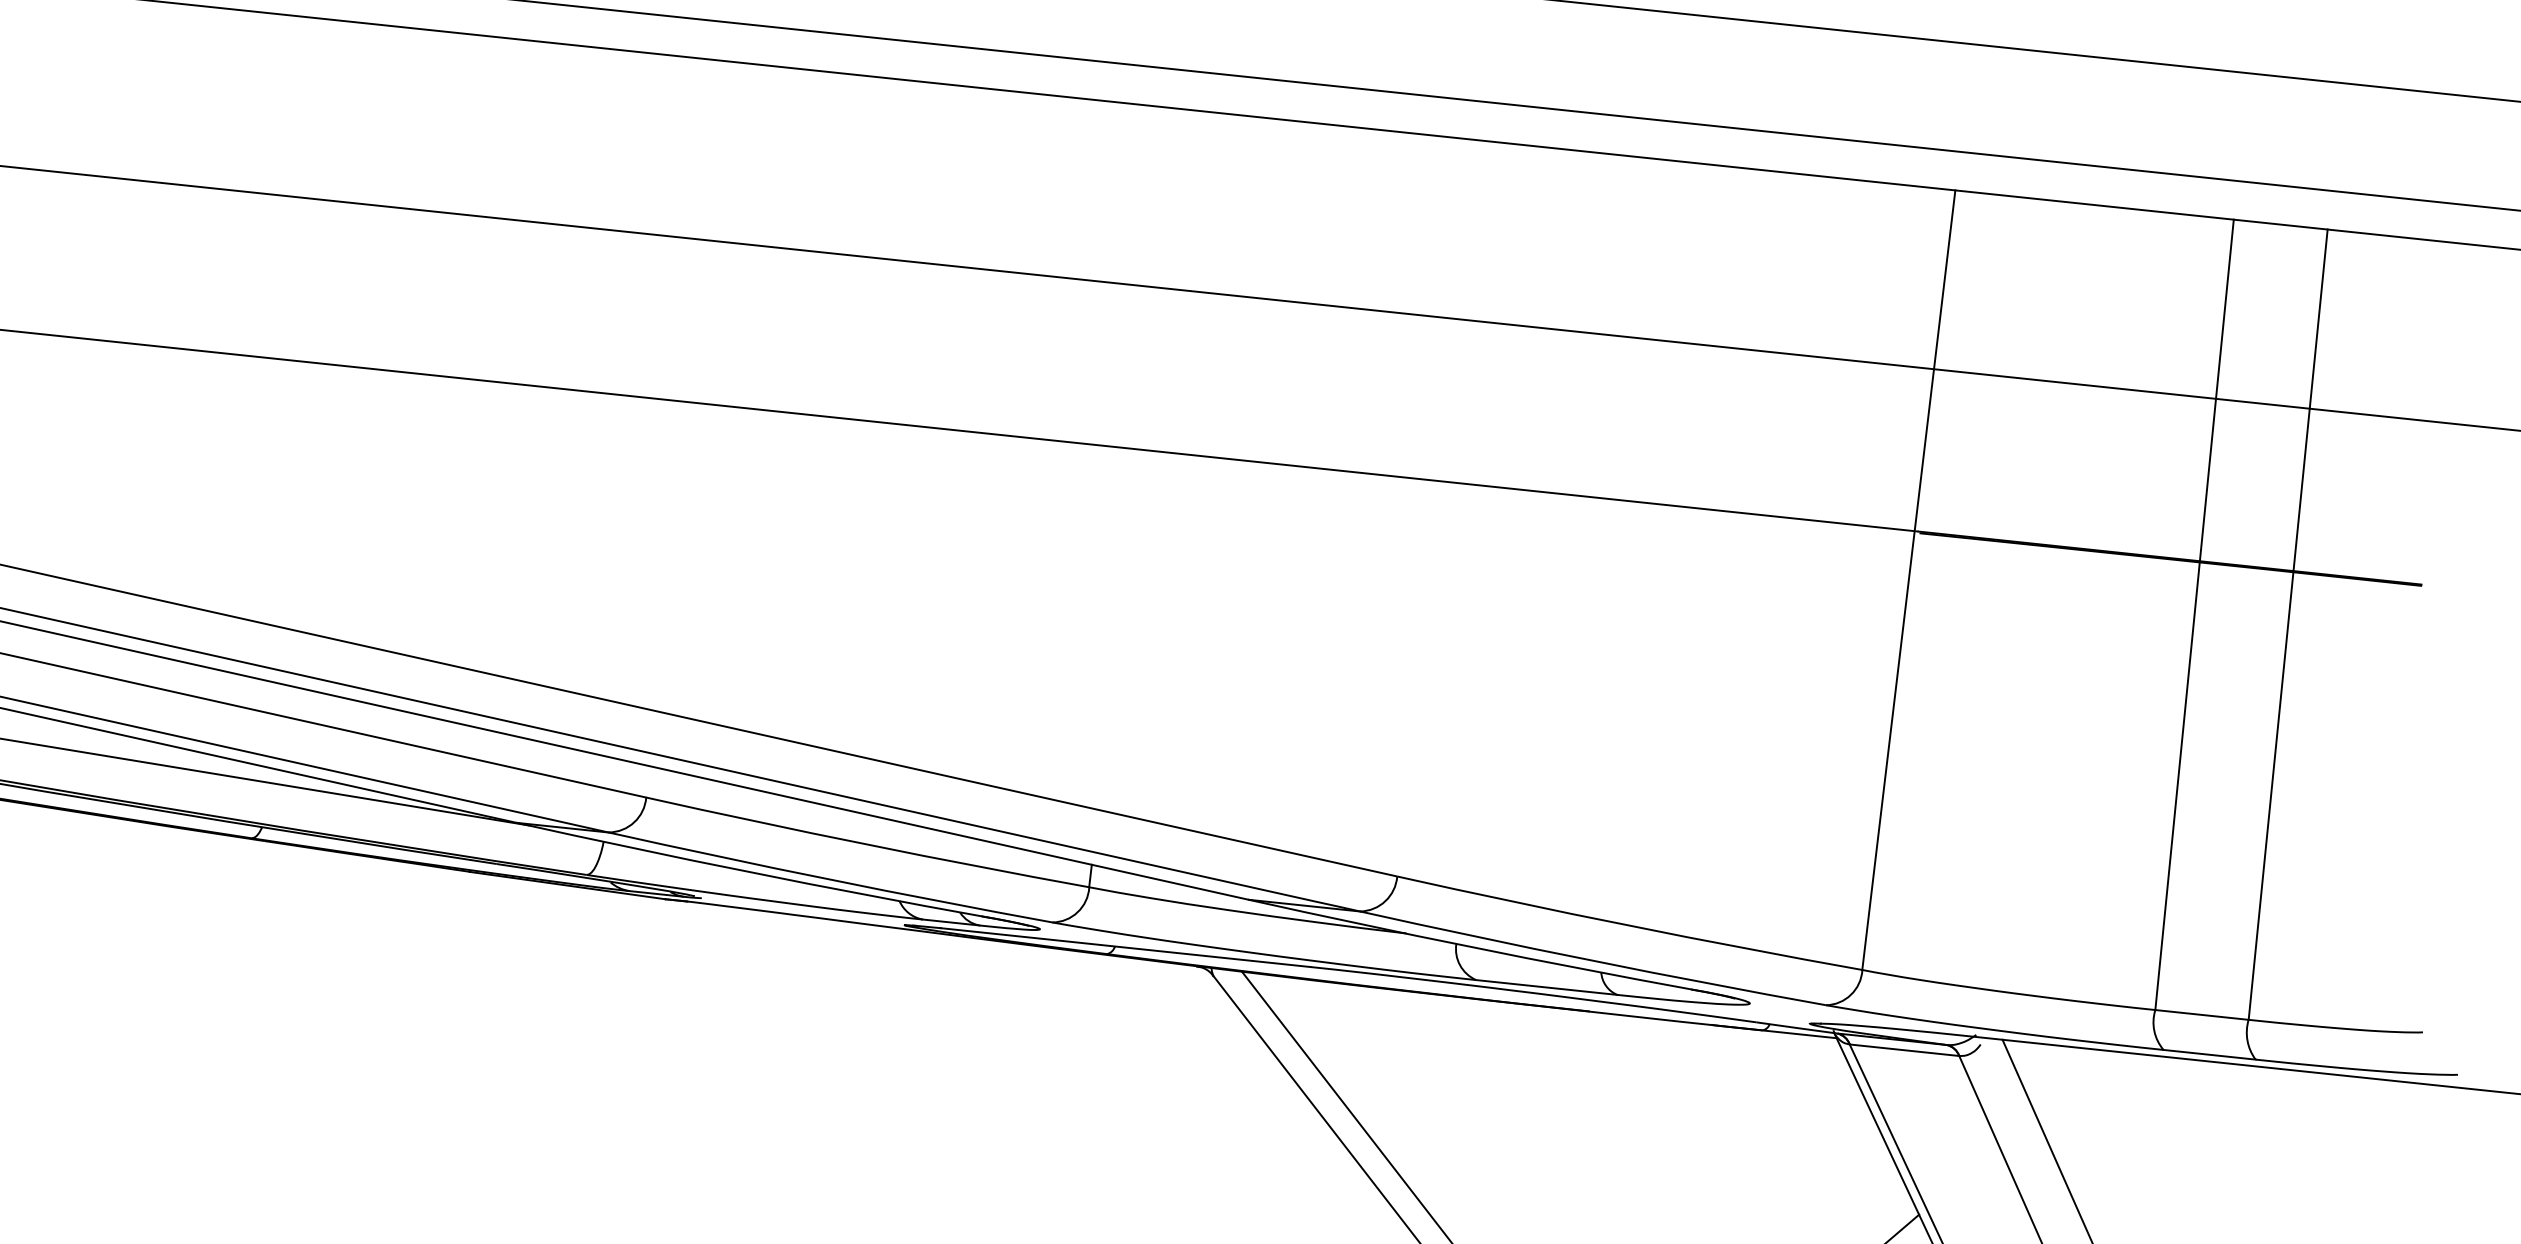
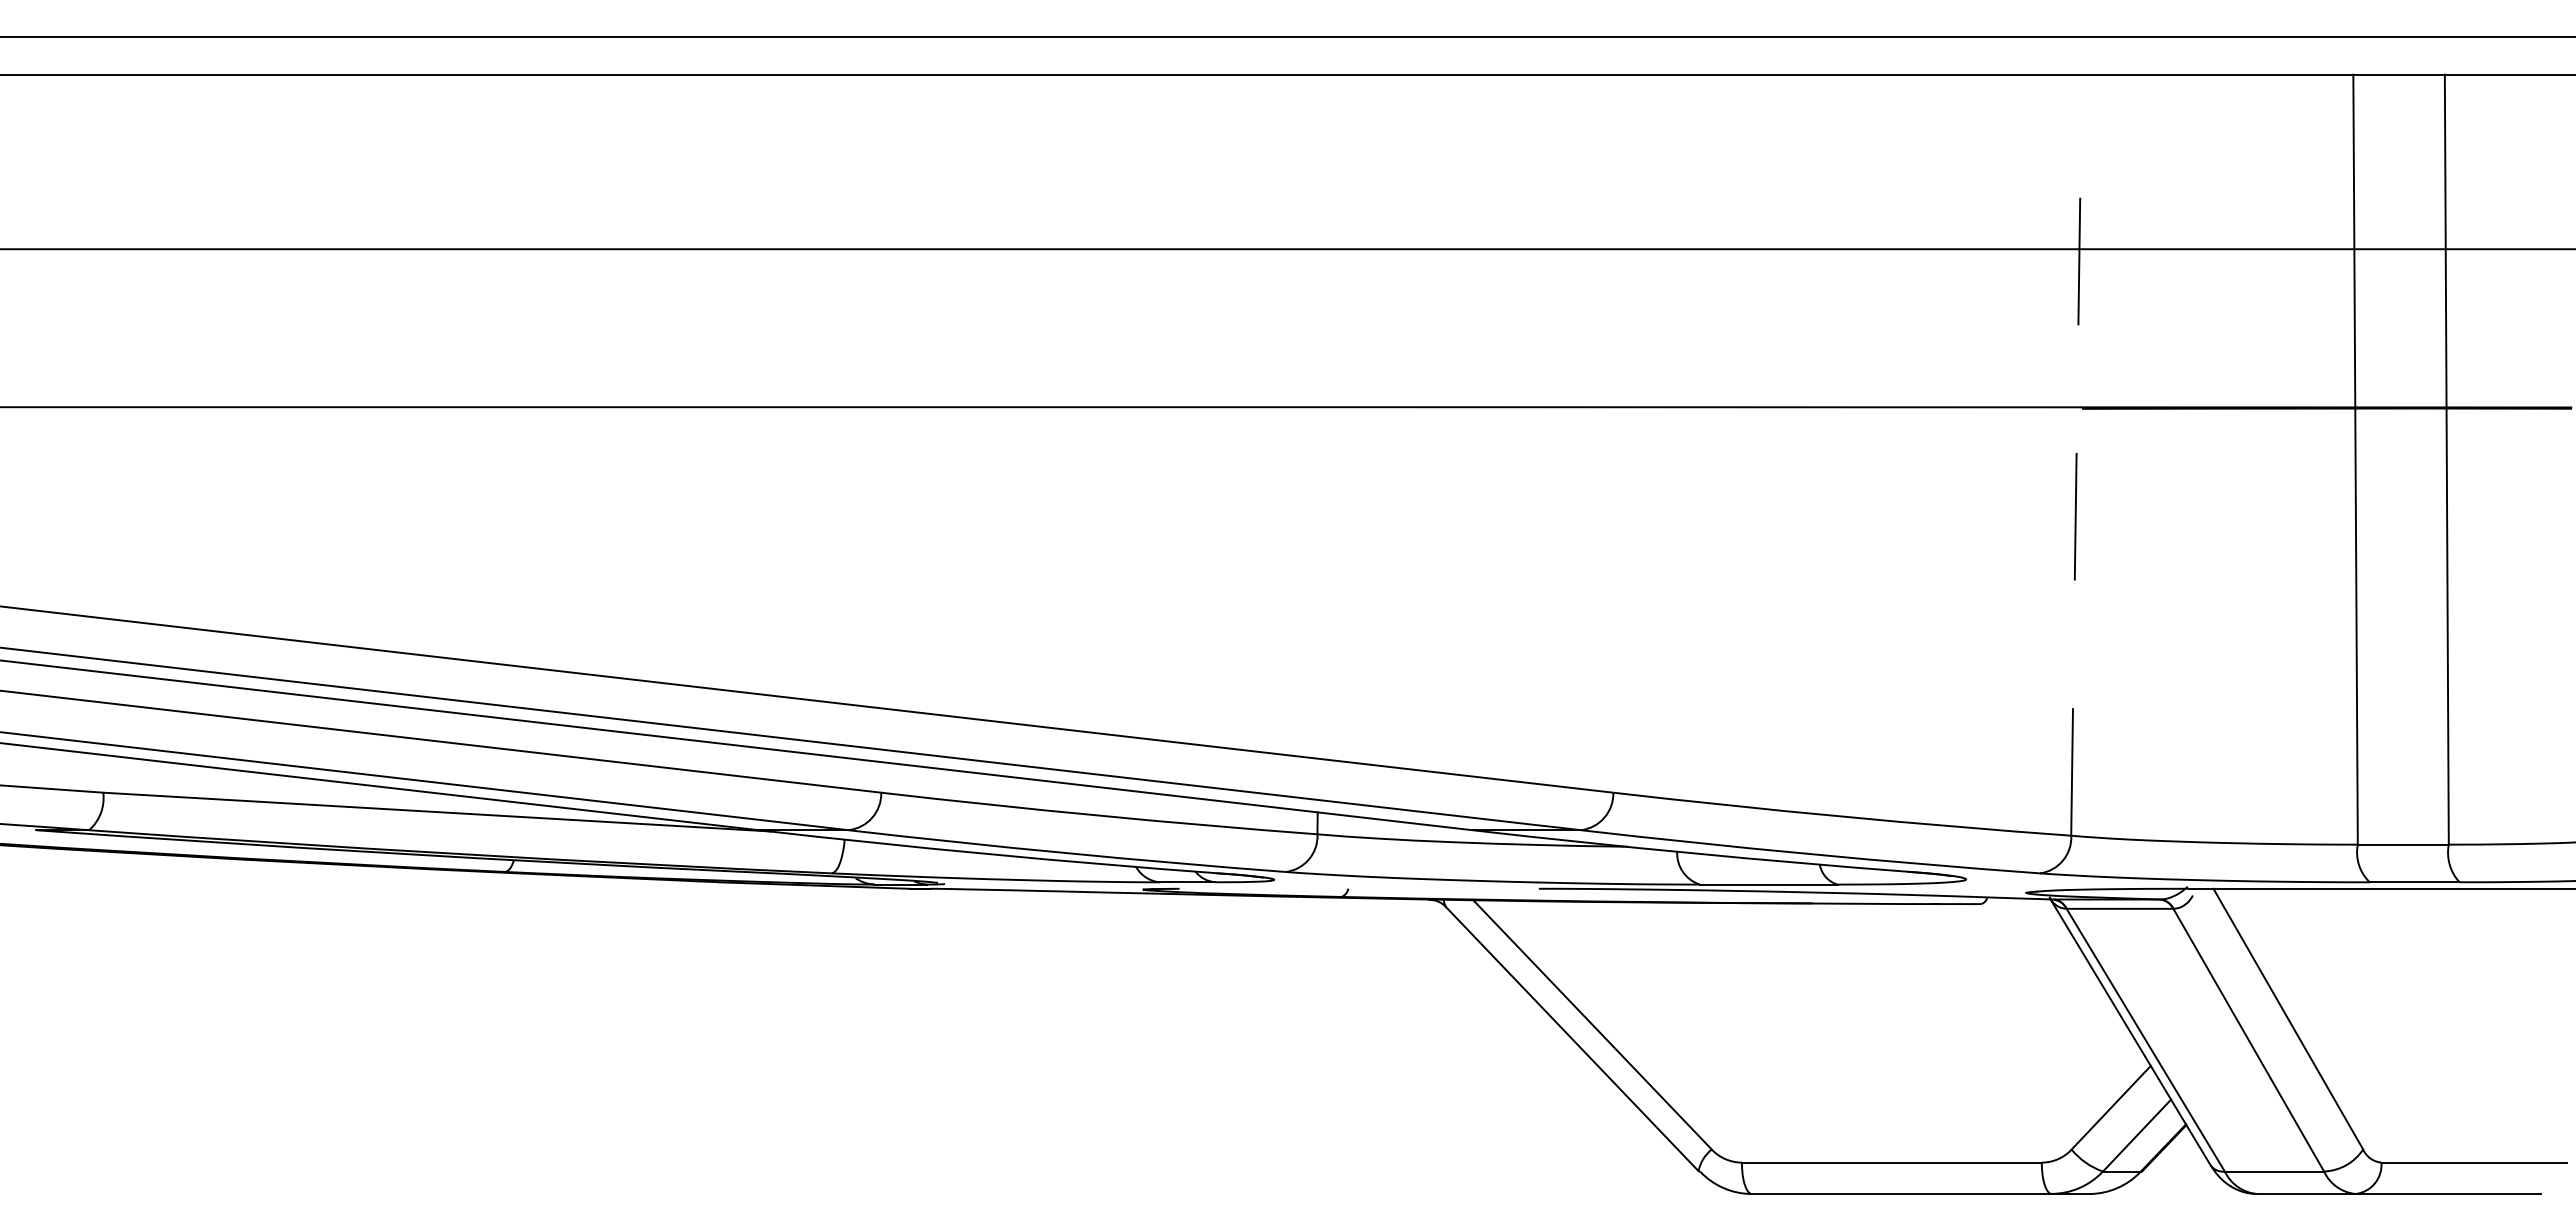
line: (1908, 580) -> (2076, 455), solid -> dashed
line: (1125, 947) -> (1358, 888), removed
line: (1778, 1032) -> (1996, 904), removed

